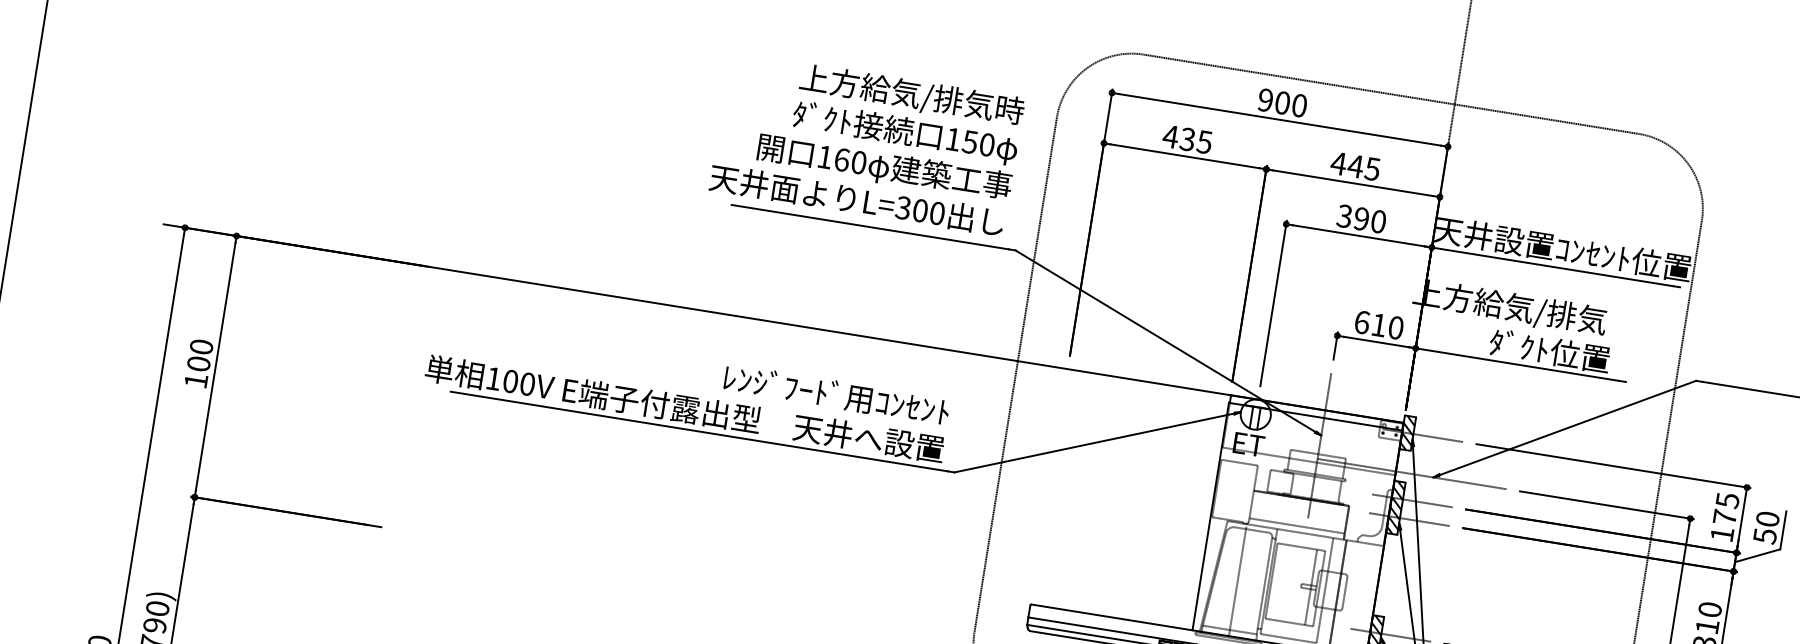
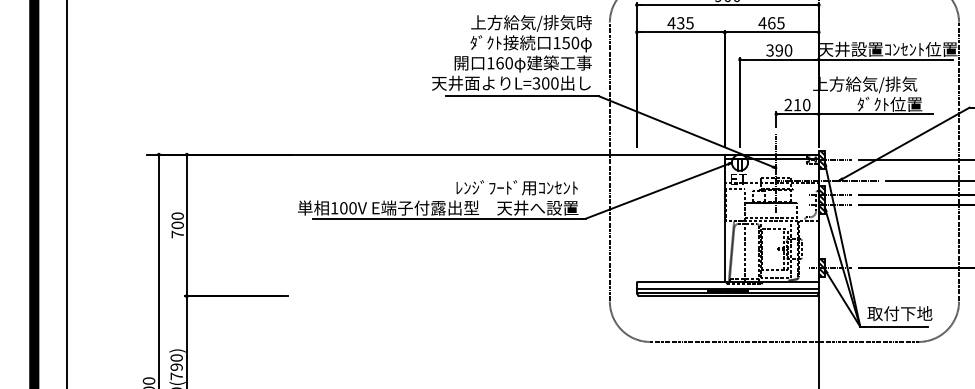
text: (1355, 166) -> (771, 23), 445 -> 465
text: (1362, 321) -> (788, 104), 610 -> 210
text: (195, 380) -> (177, 234), 100 -> 700

